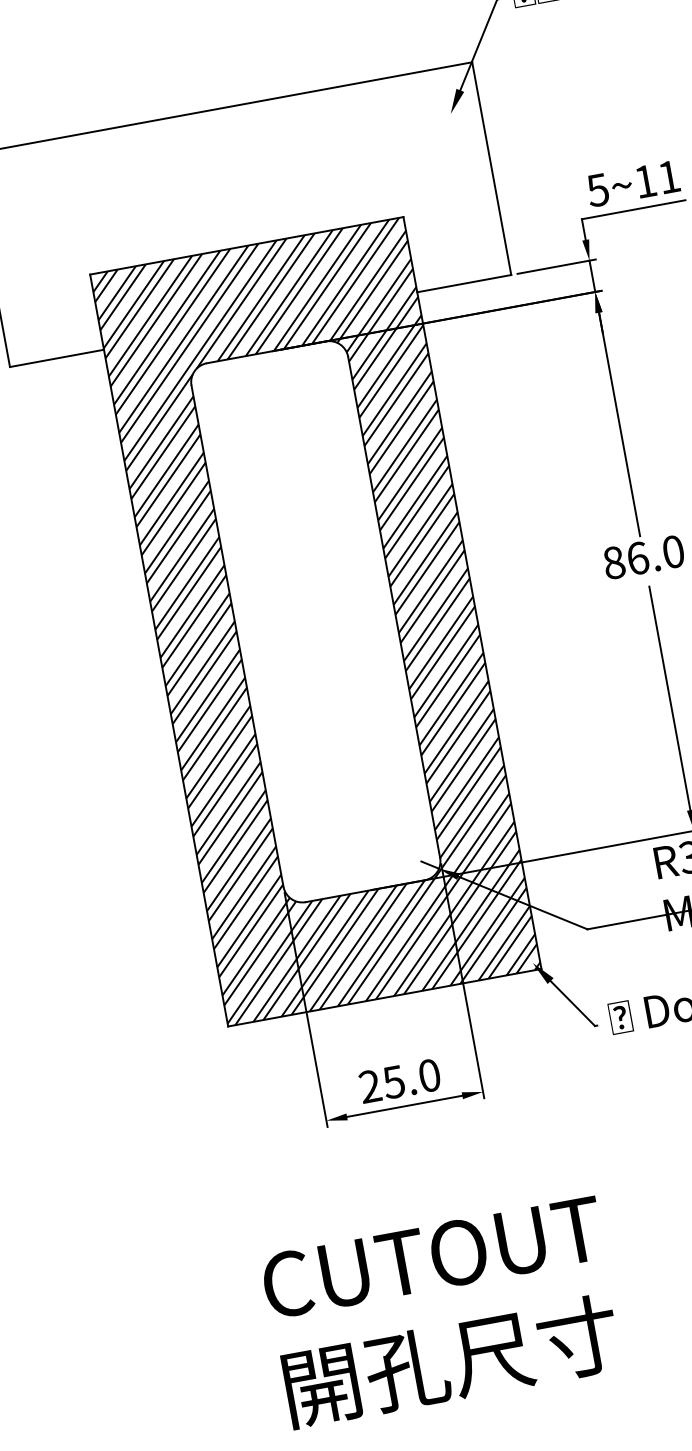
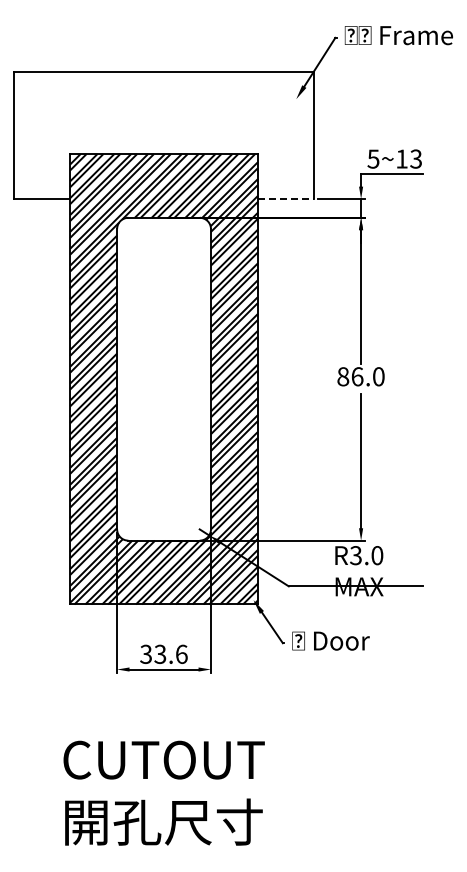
text: (667, 176) -> (415, 158), 5~11 -> 5~13
line: (465, 284) -> (286, 199), solid -> dashed
text: (399, 1081) -> (163, 654), 25.0 -> 33.6

